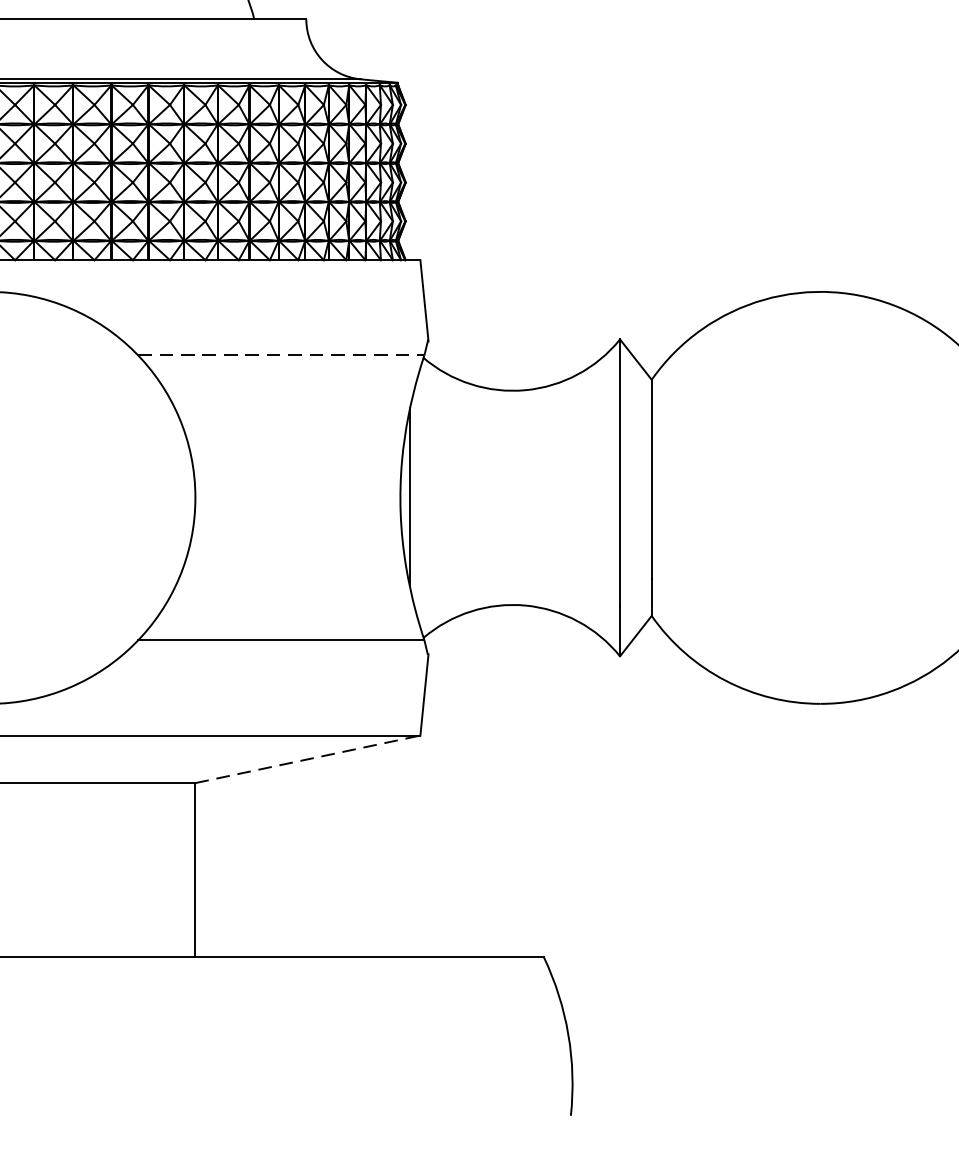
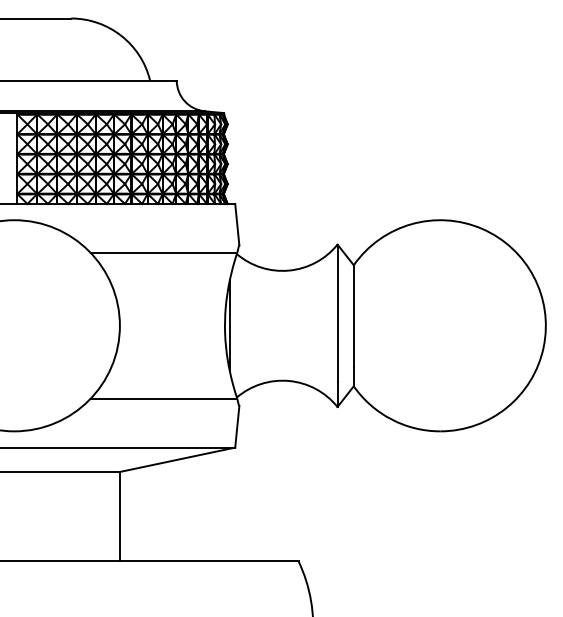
line: (282, 354) -> (164, 252), dashed -> solid
line: (307, 758) -> (177, 459), dashed -> solid

